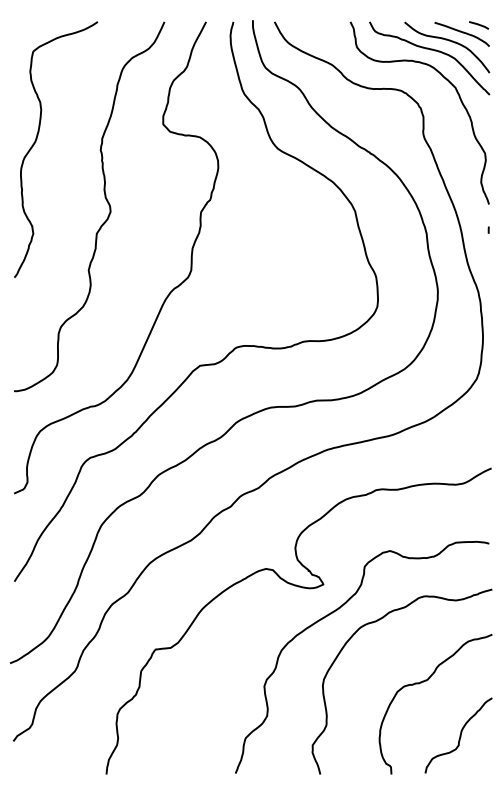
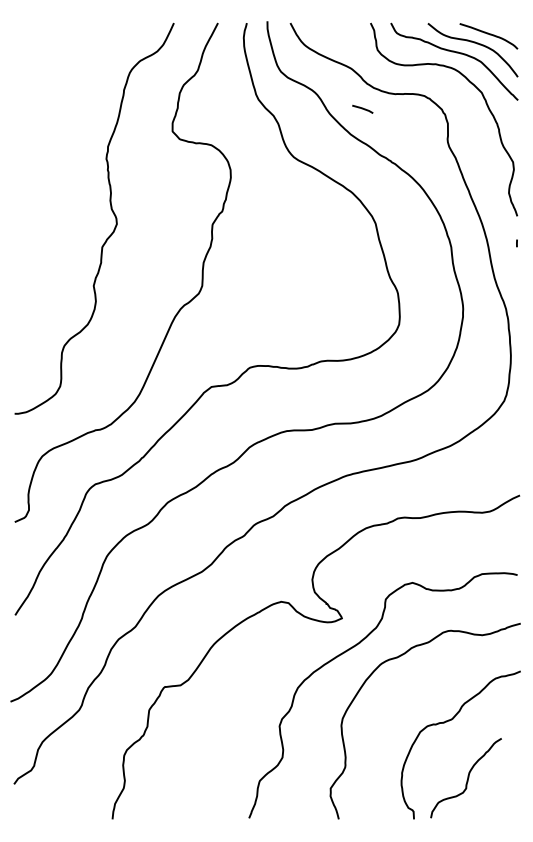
line: (479, 25) -> (363, 109), moved
curve: (37, 139) -> (39, 147), removed
curve: (459, 735) -> (466, 778), moved

